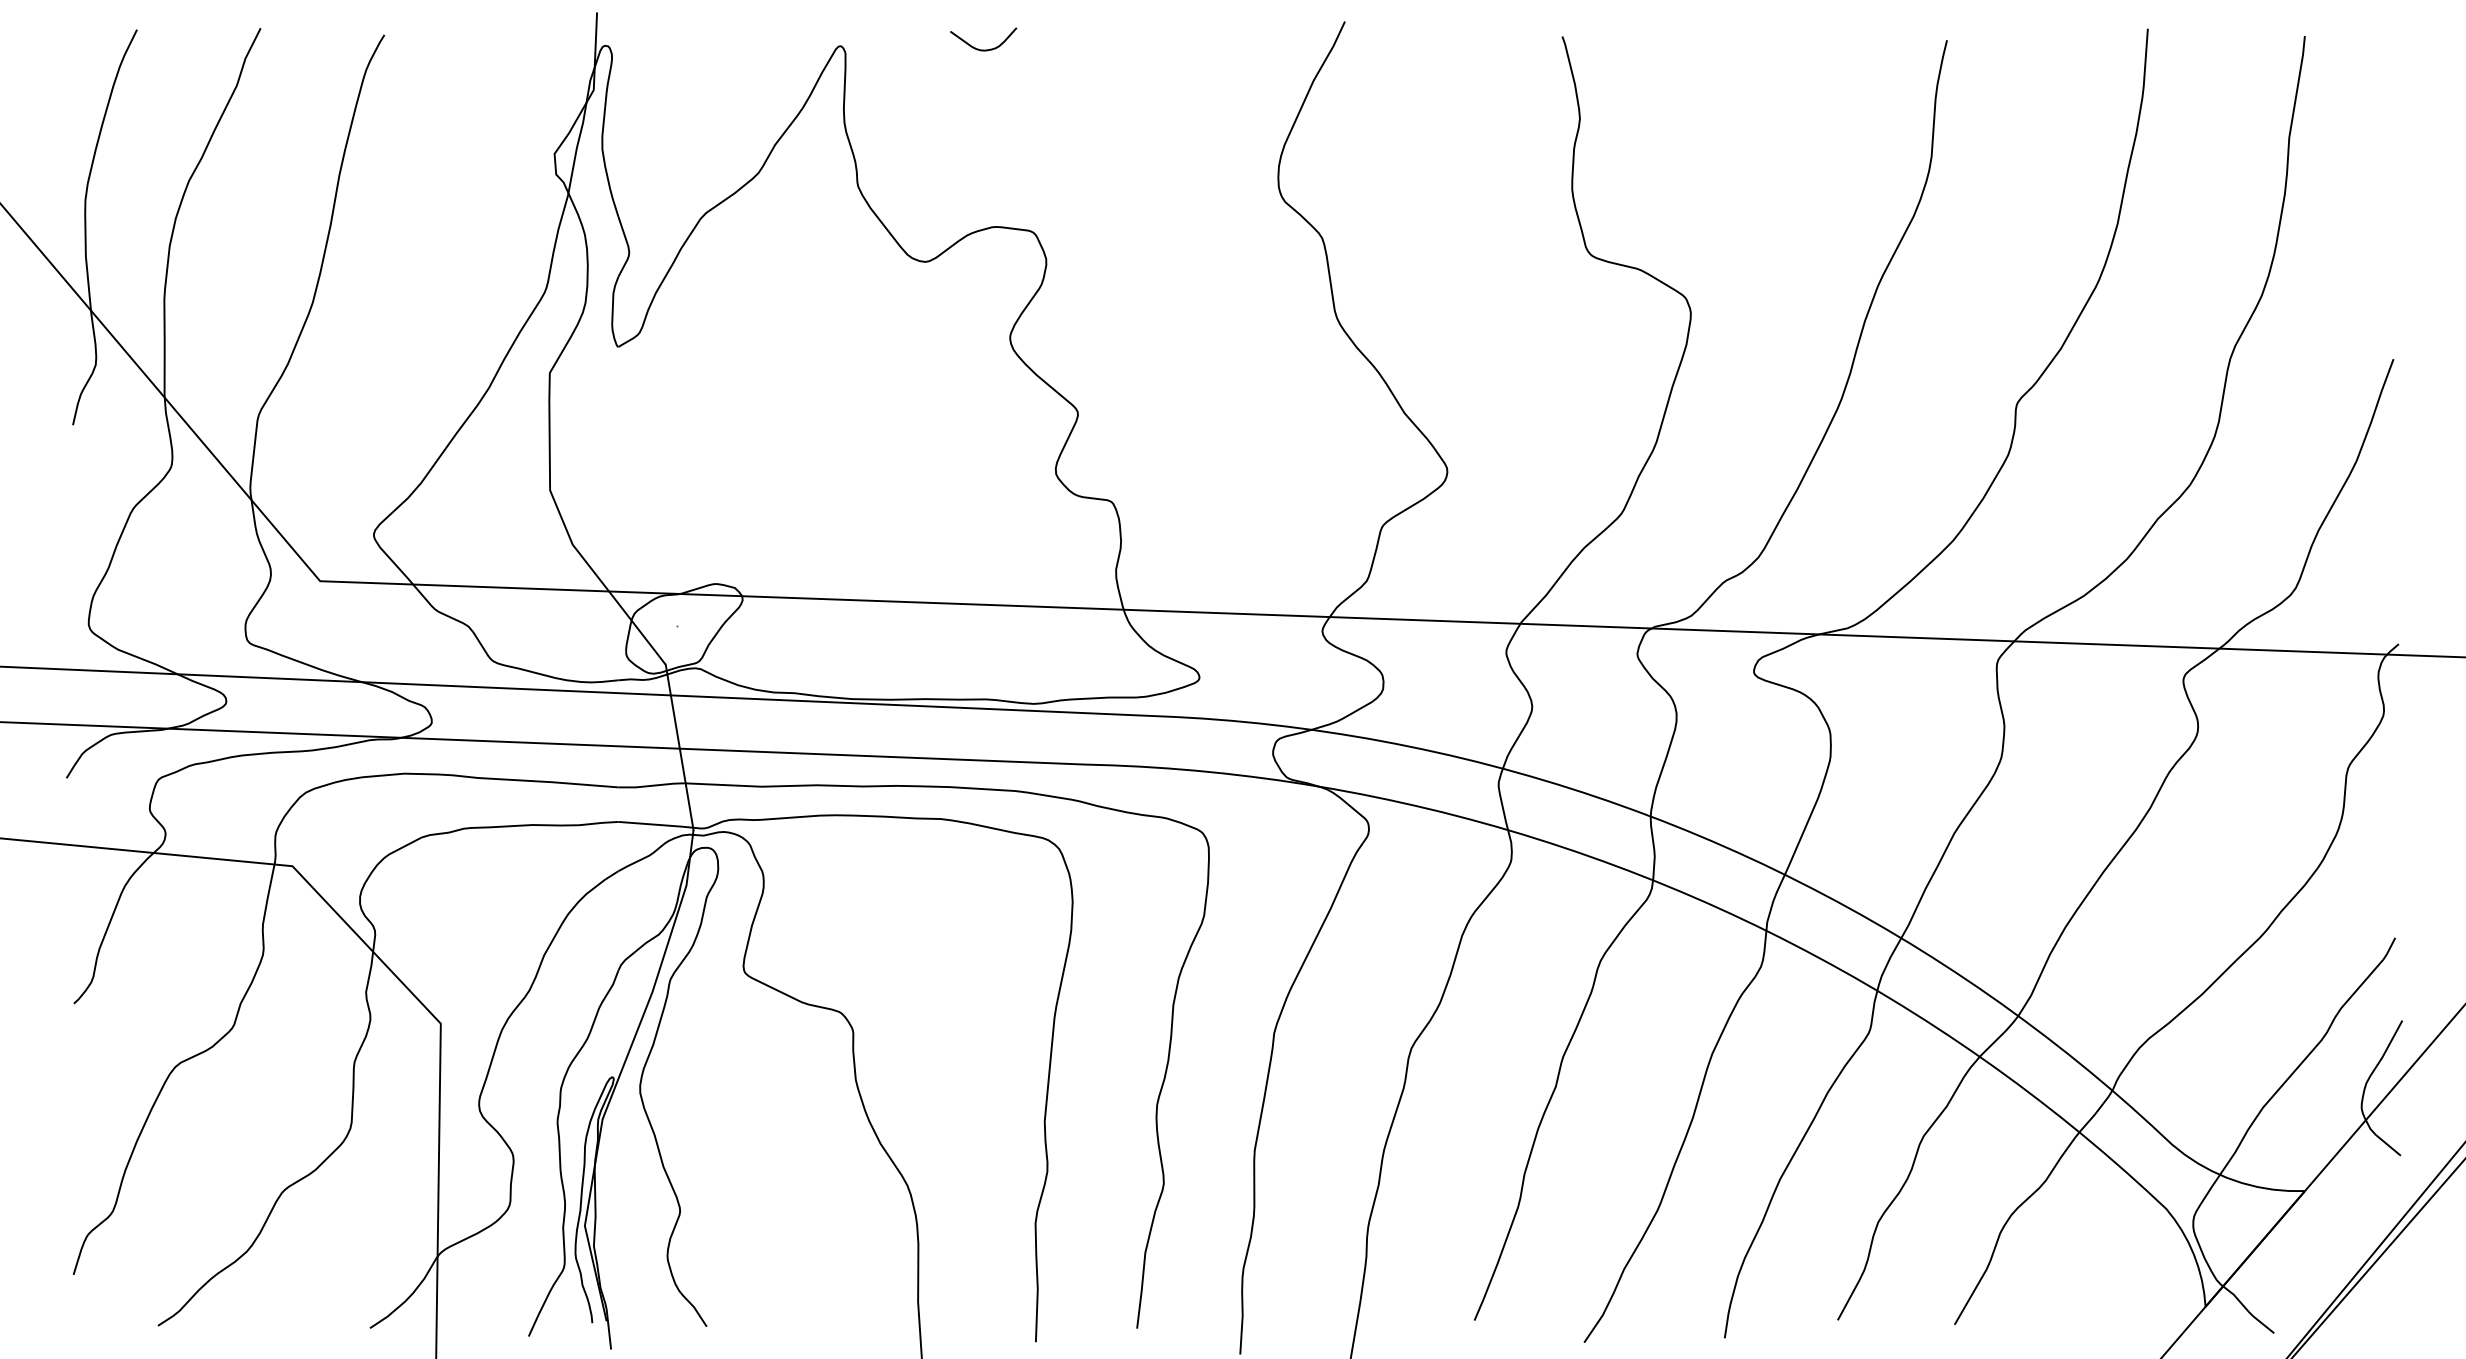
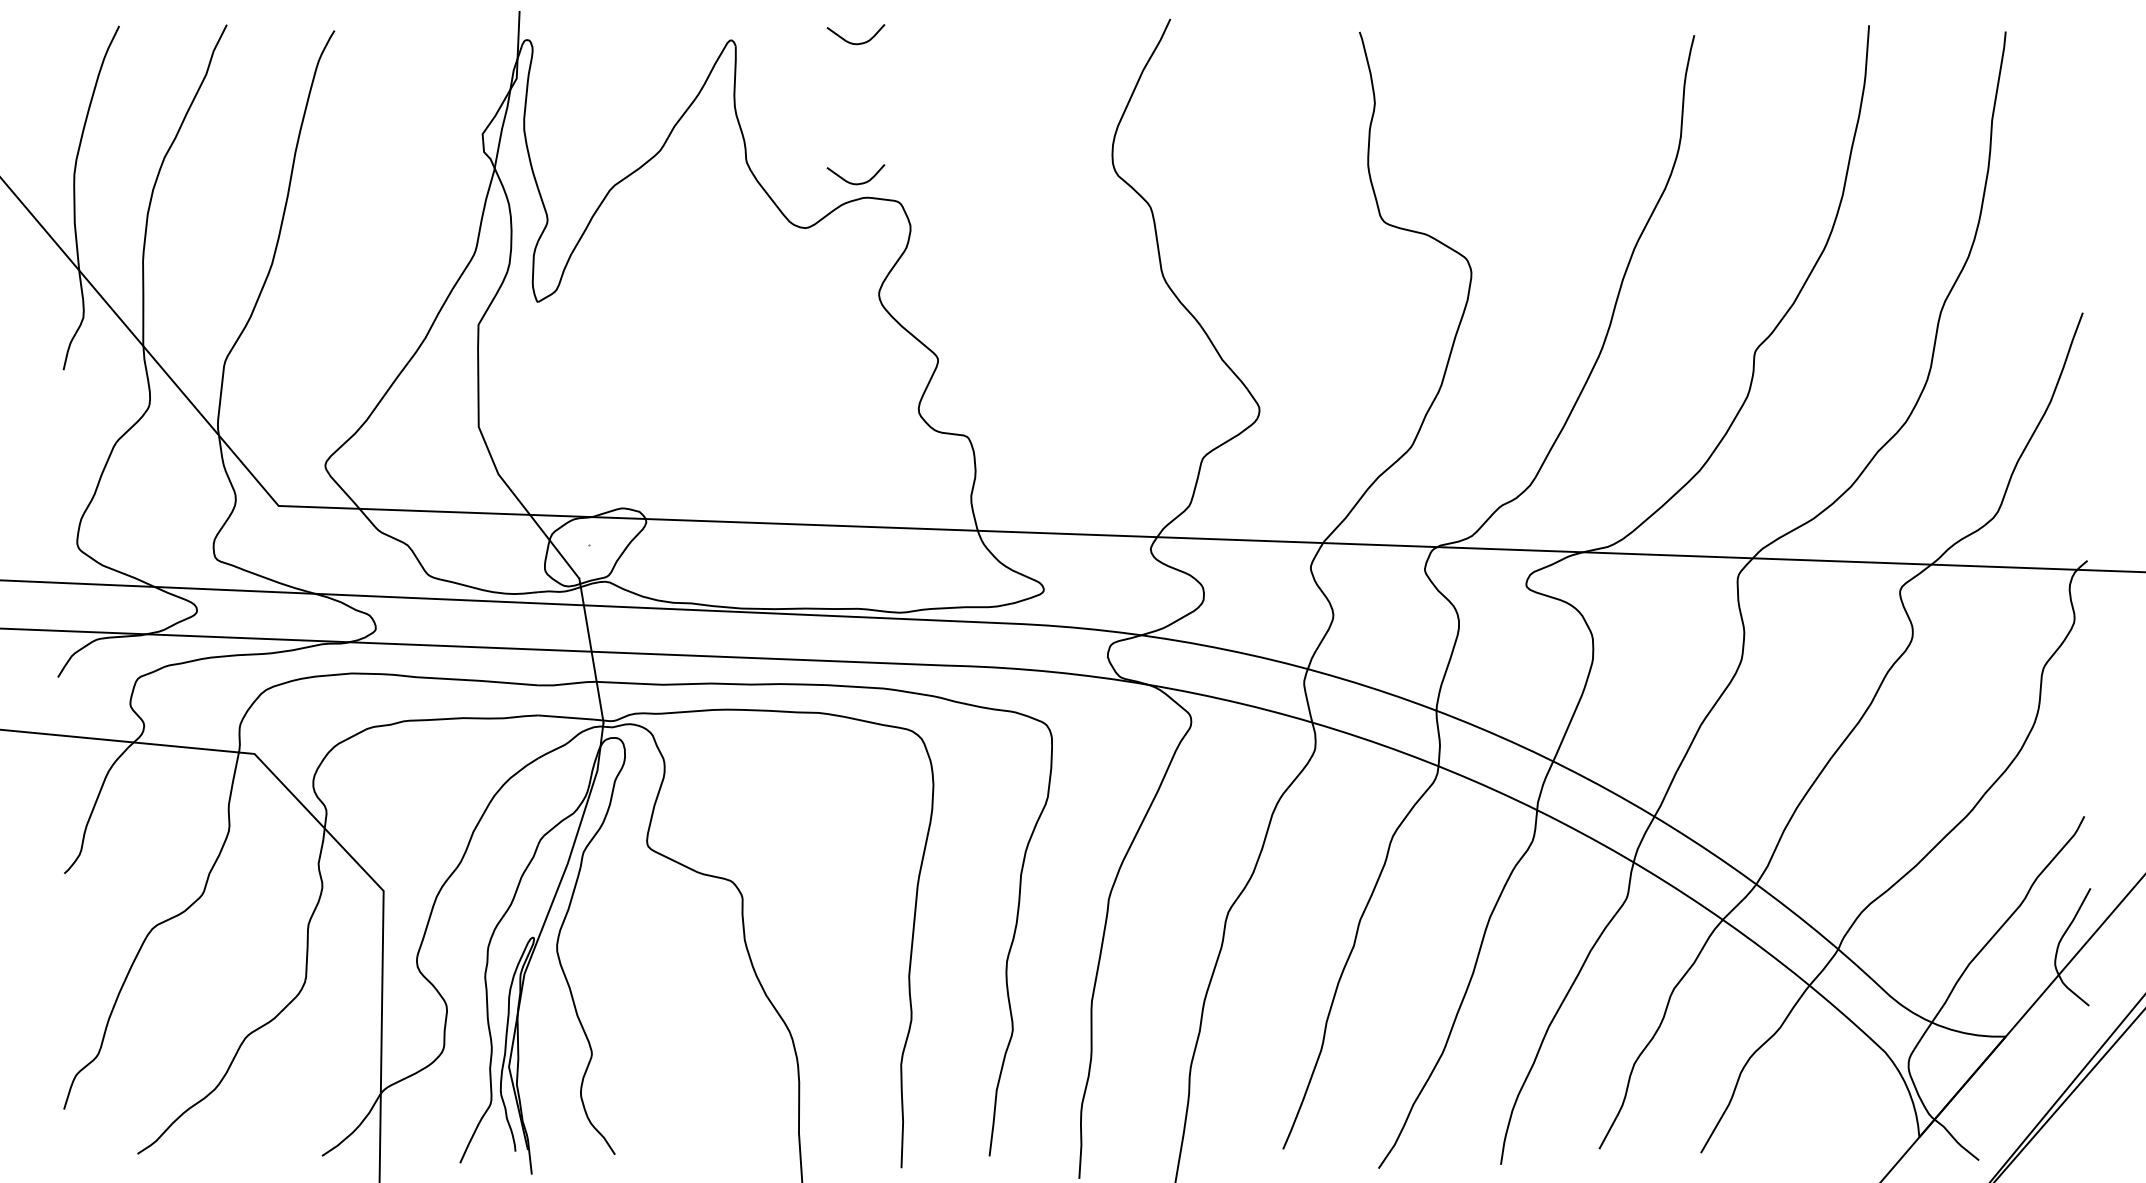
curve: (983, 210) -> (855, 183), added

